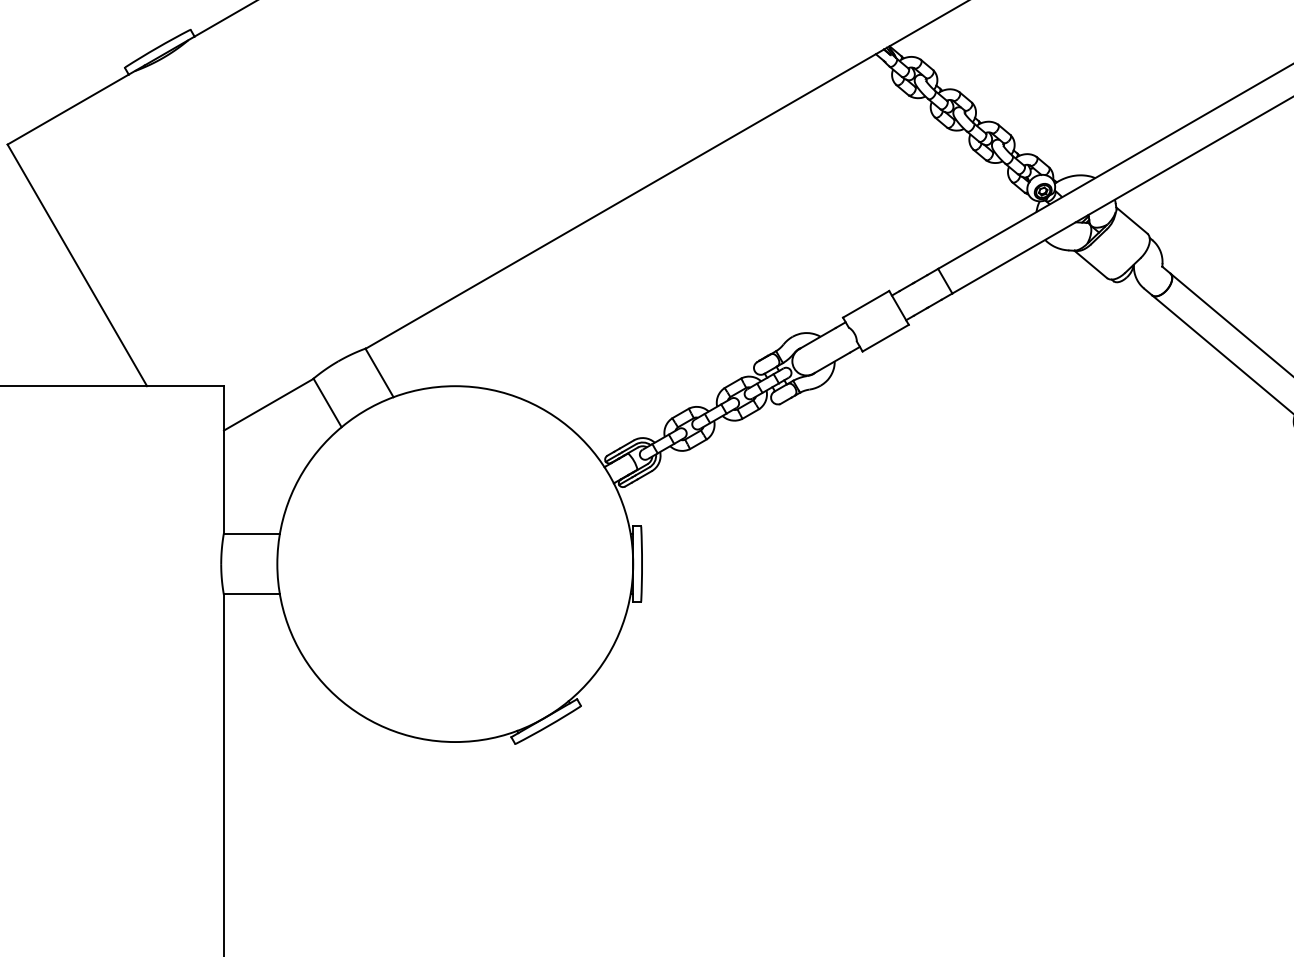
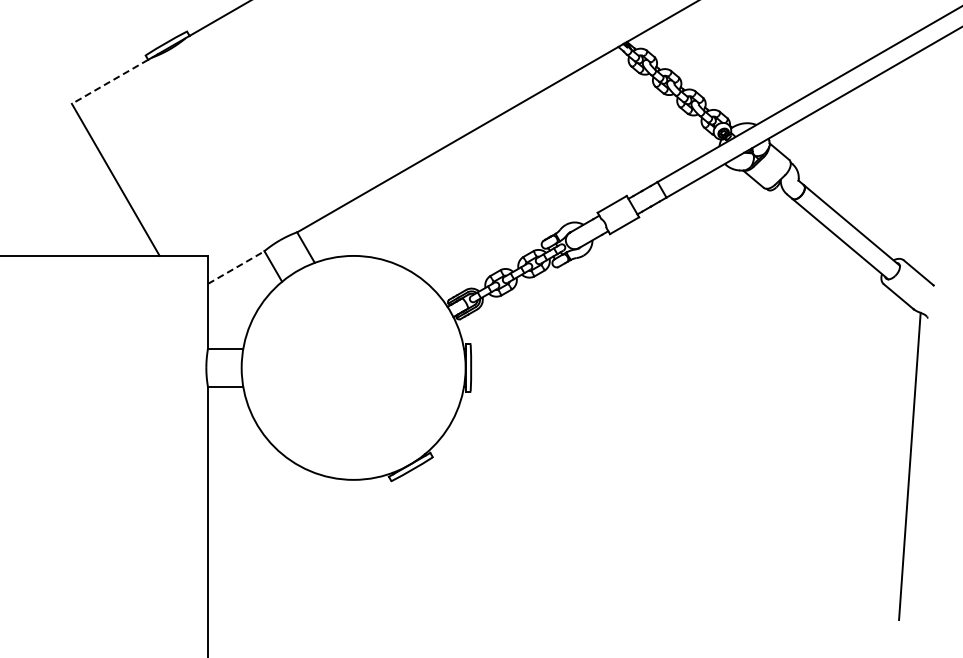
line: (67, 110) -> (109, 82), solid -> dashed
line: (269, 404) -> (236, 267), solid -> dashed

